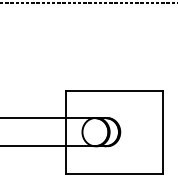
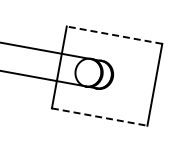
line: (114, 90) -> (114, 35), solid -> dashed
line: (114, 173) -> (99, 116), solid -> dashed

